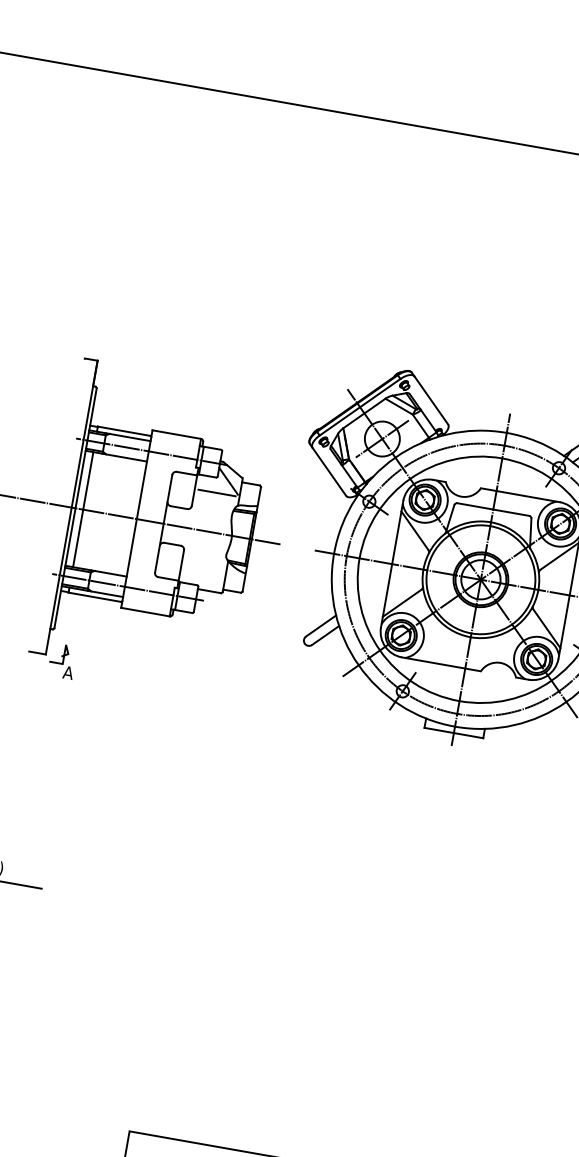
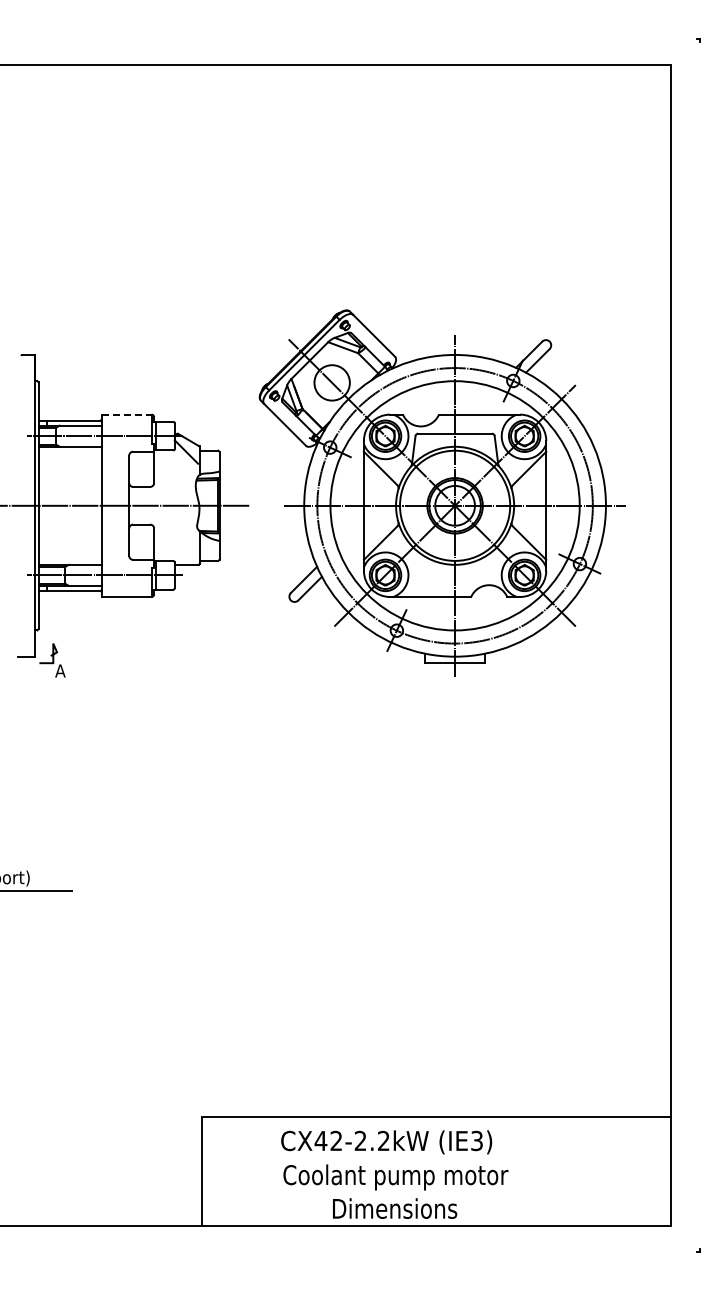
line: (176, 434) -> (126, 414), solid -> dashed
line: (381, 438) -> (331, 382), removed
line: (216, 492) -> (176, 465), removed
line: (83, 509) -> (46, 505), removed

